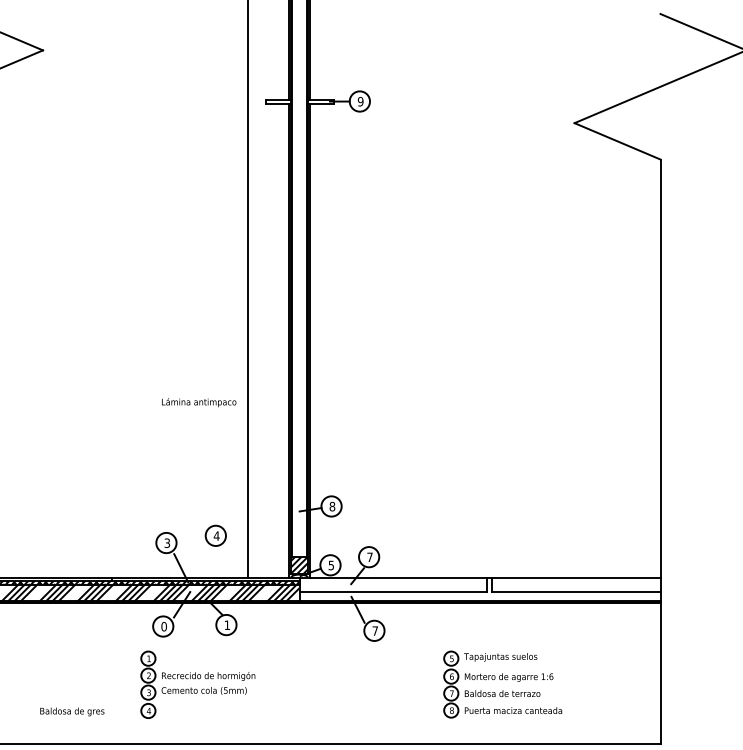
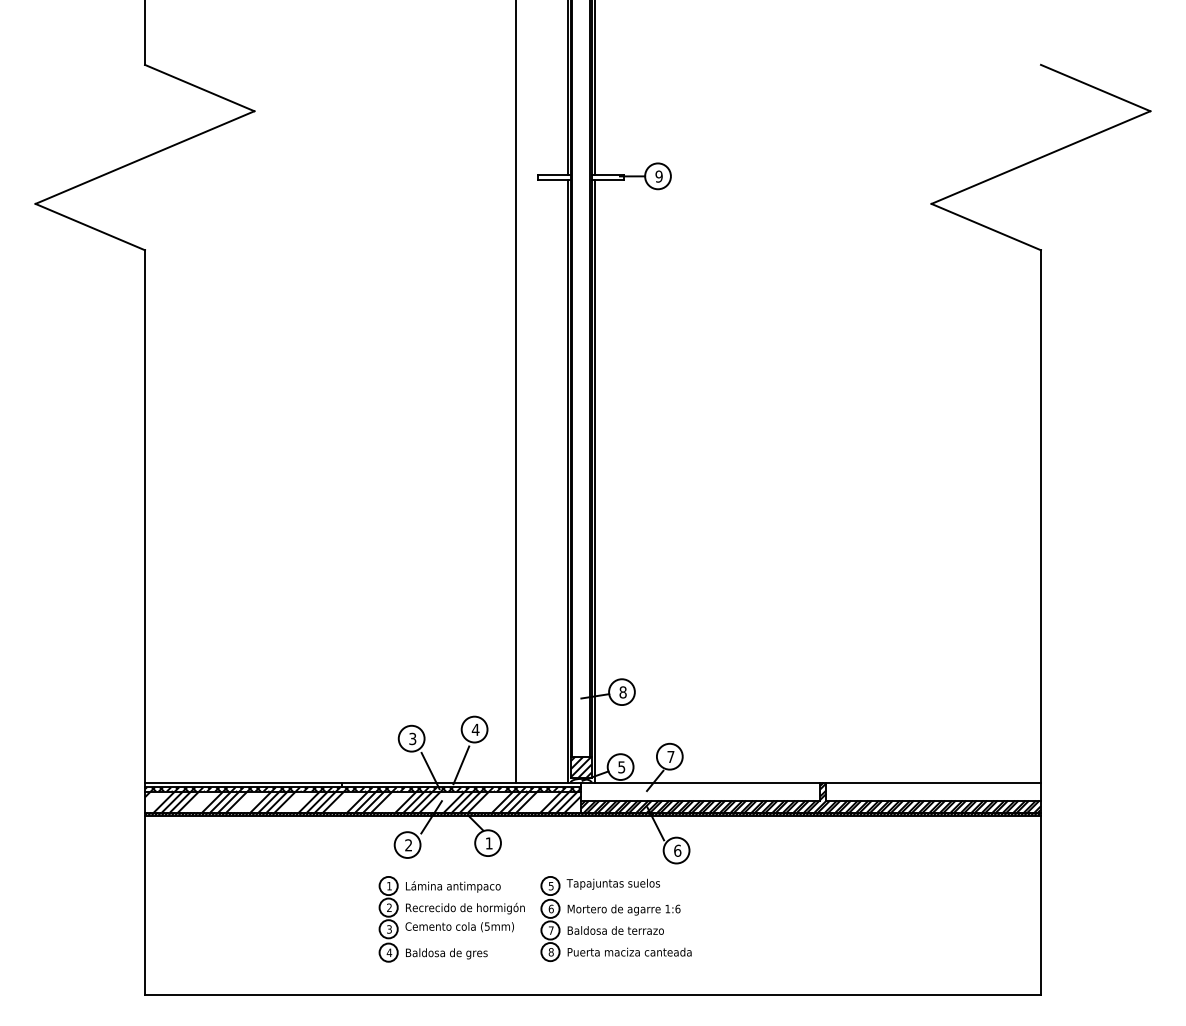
text: (199, 402) -> (453, 886), moved
line: (205, 564) -> (461, 765), added
hatch: (479, 589) -> (810, 797), added
text: (163, 626) -> (408, 845), 0 -> 2
text: (375, 630) -> (677, 850), 7 -> 6
part: (502, 684) -> (615, 919), moved
text: (72, 711) -> (446, 953), moved

